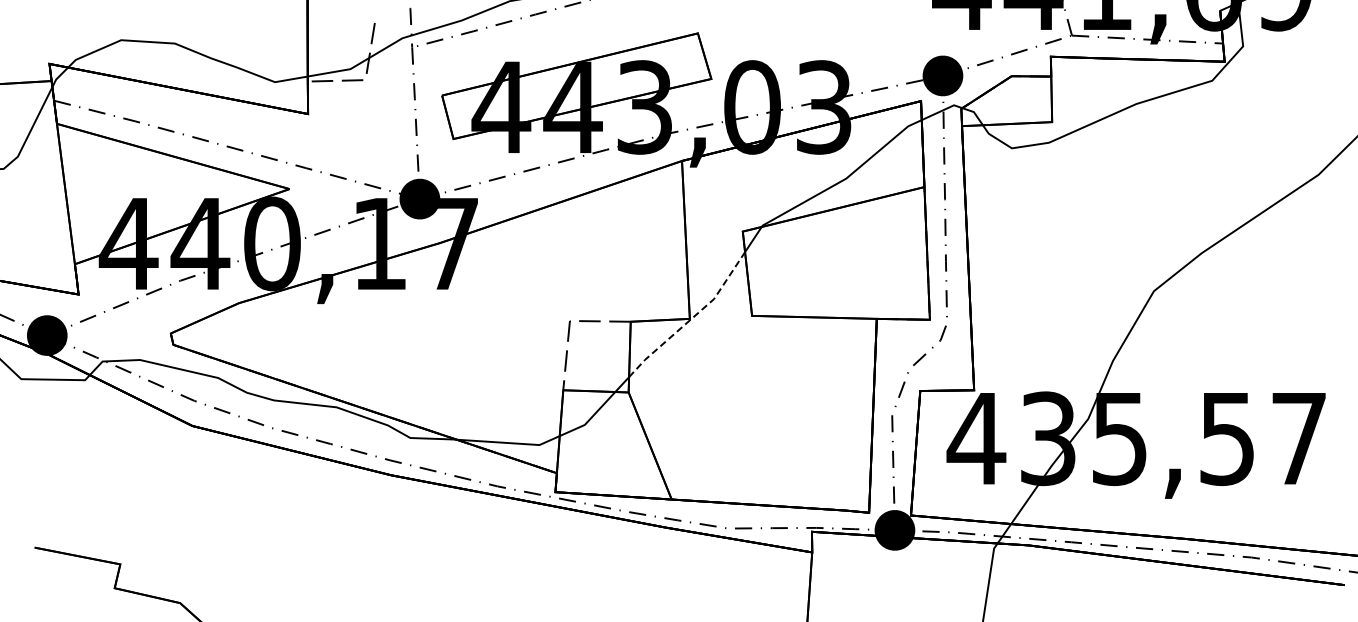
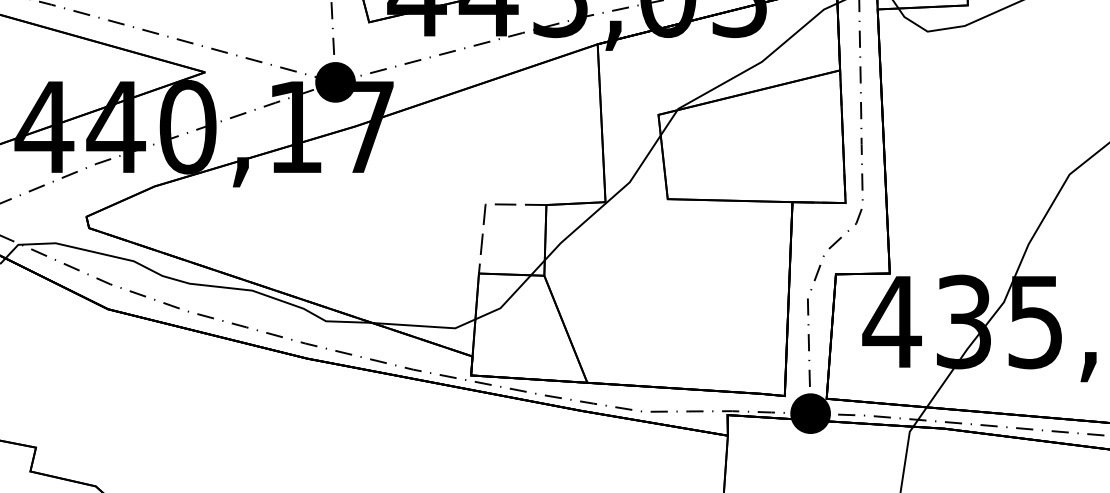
line: (692, 318) -> (608, 201), dashed -> solid

